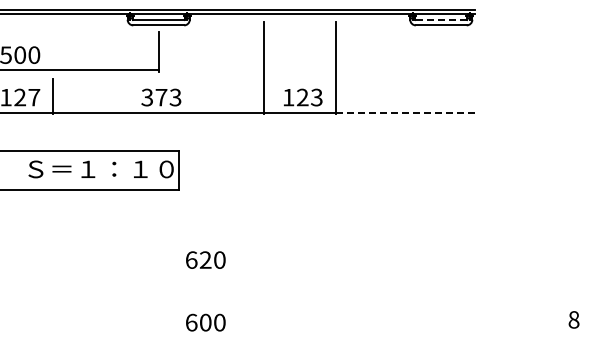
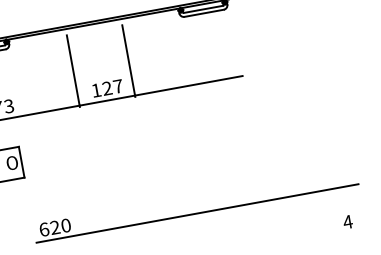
line: (441, 20) -> (203, 9), dashed -> solid
text: (316, 97) -> (117, 86), 123 -> 127
line: (405, 112) -> (188, 85), dashed -> solid
line: (386, 274) -> (196, 213), added
text: (573, 319) -> (347, 221), 8 -> 4

